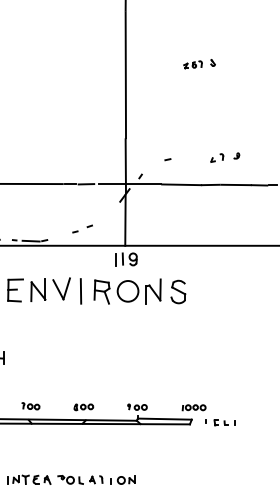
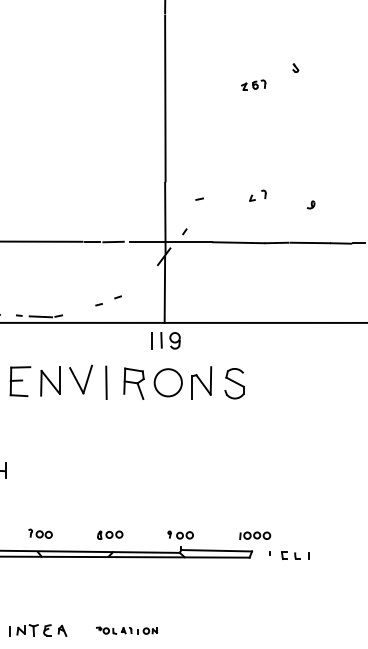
part: (212, 62) -> (295, 67), moved
part: (217, 157) -> (258, 195), moved
line: (167, 159) -> (199, 198), moved
part: (96, 479) -> (126, 630), size x0.6

